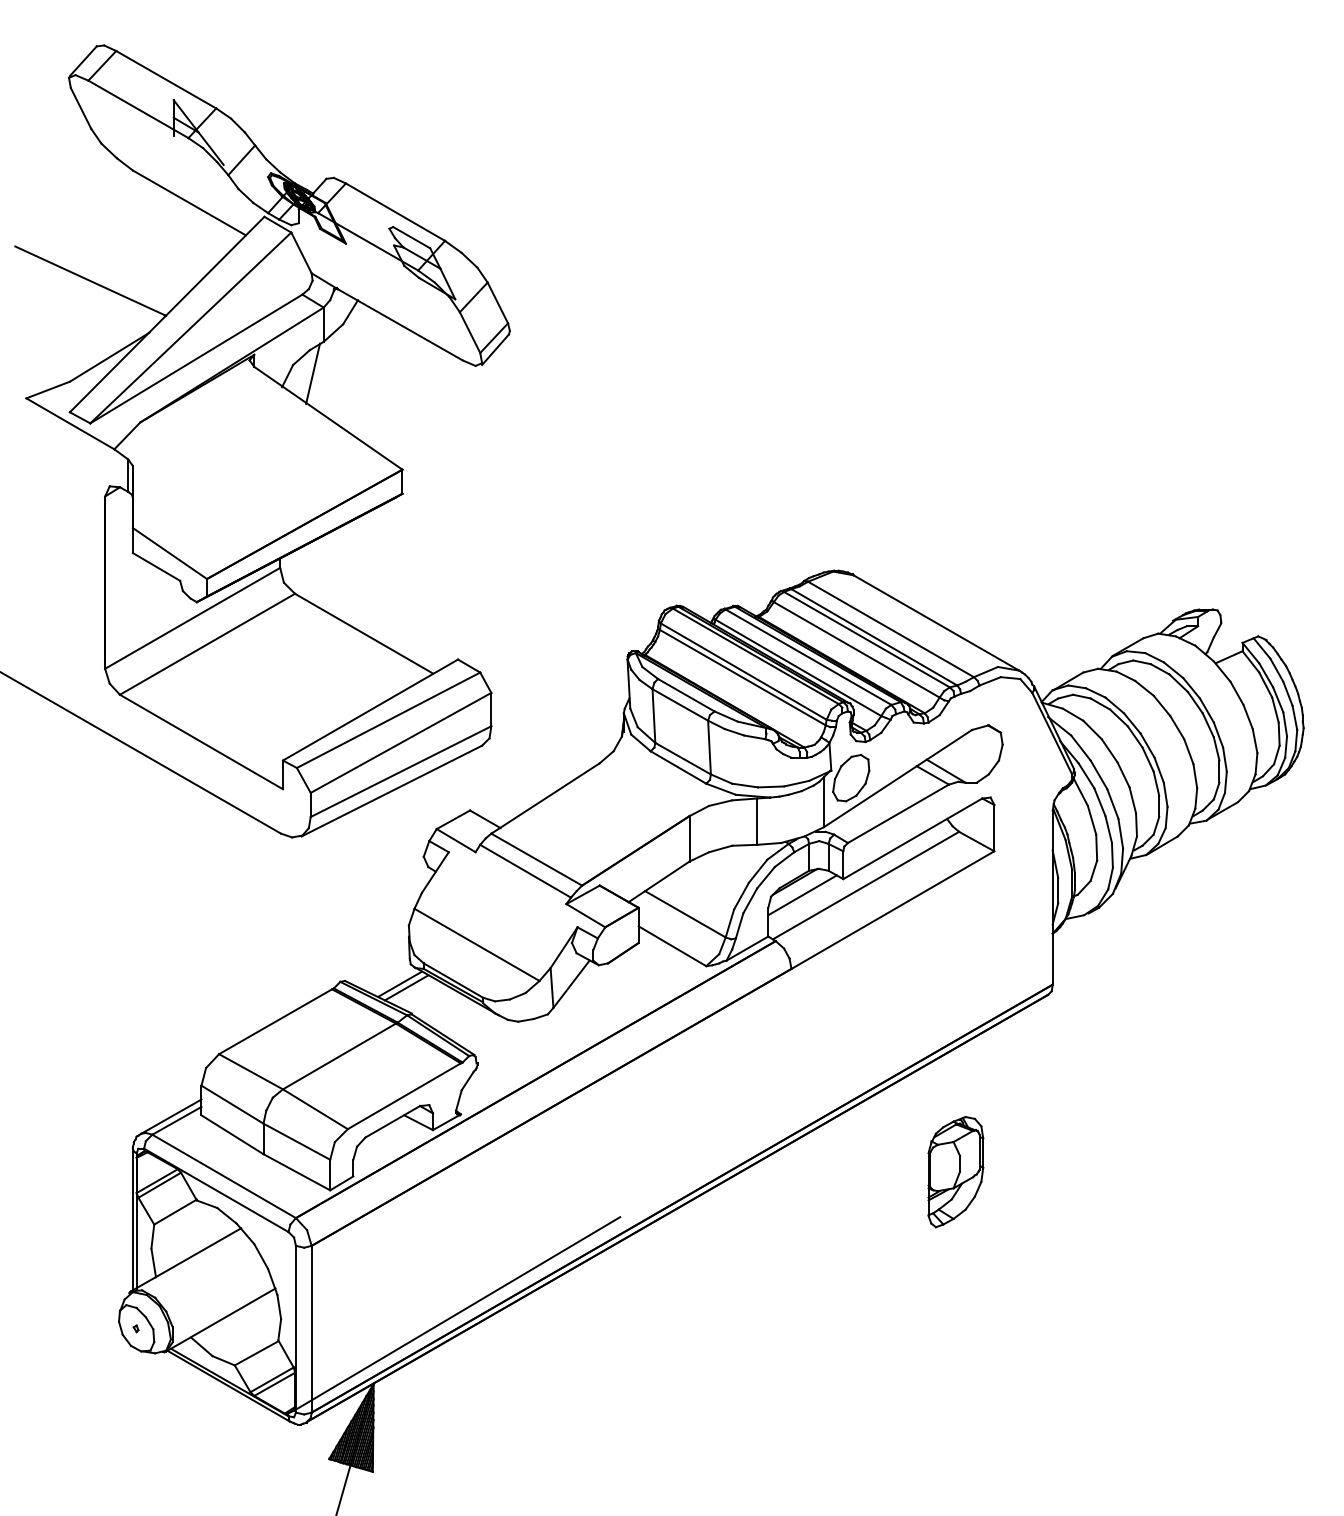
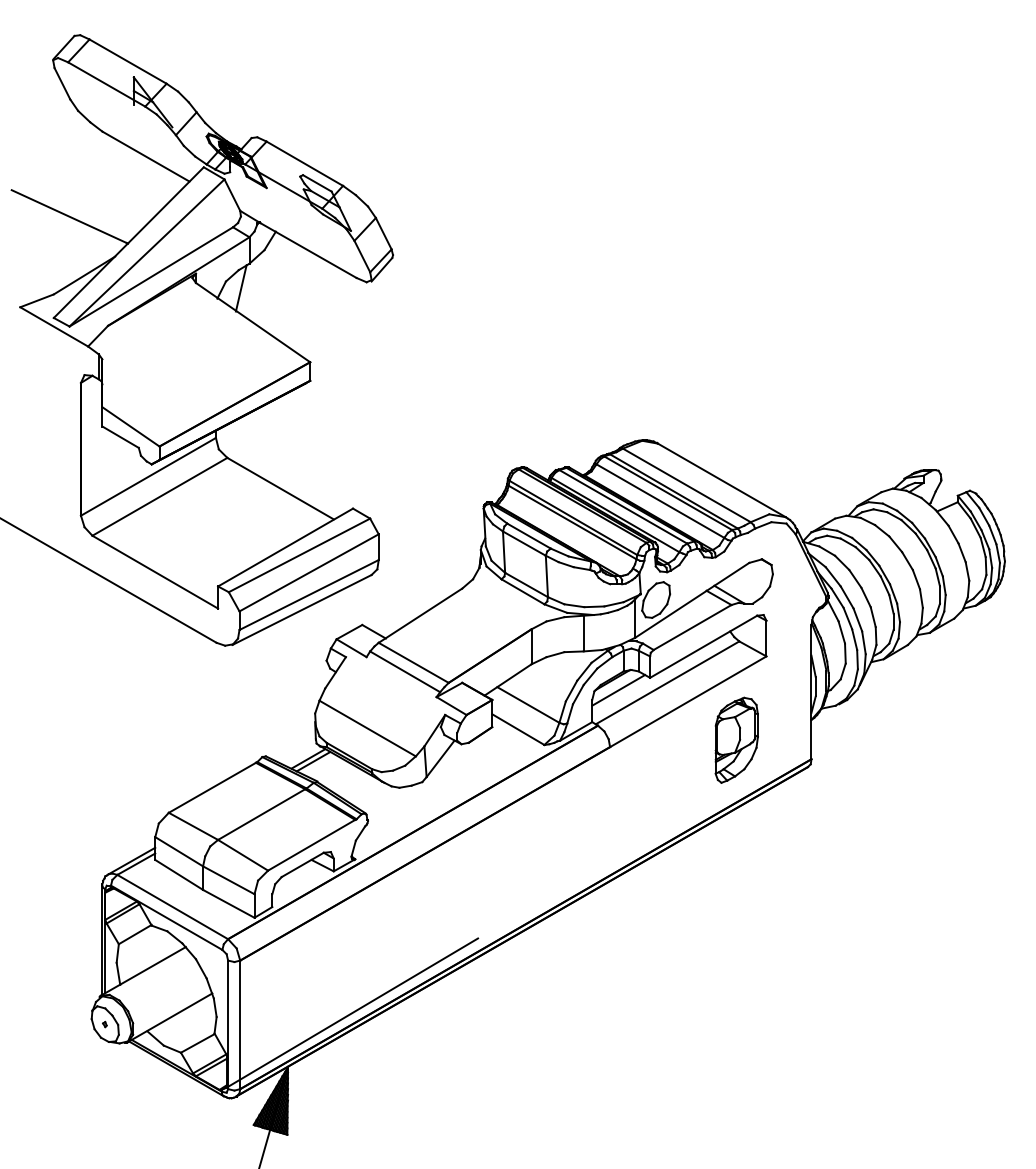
part: (955, 1172) -> (736, 740), moved

